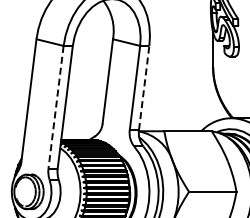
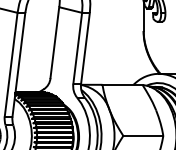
line: (144, 87) -> (85, 47), dashed -> solid
line: (56, 107) -> (11, 64), dashed -> solid

